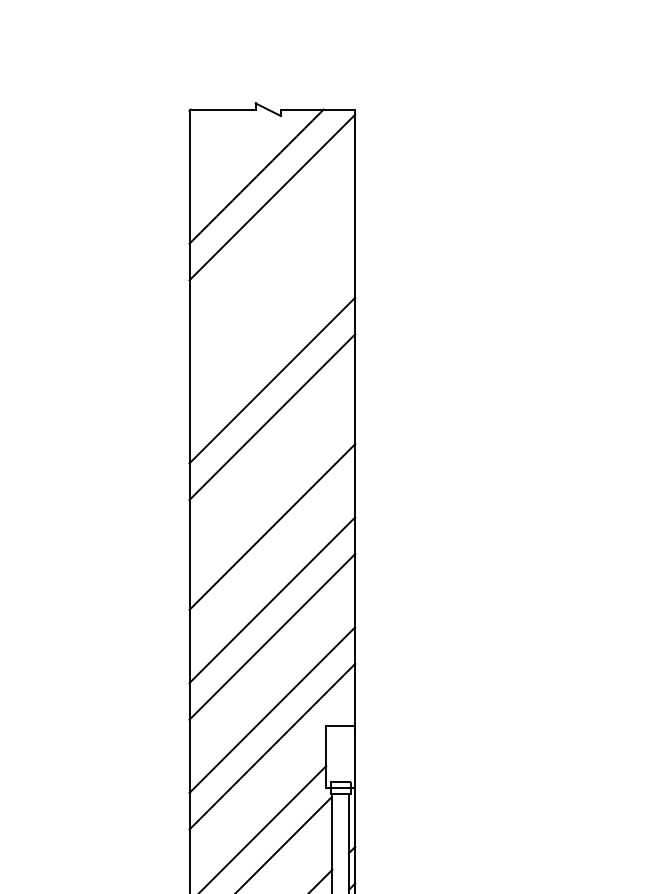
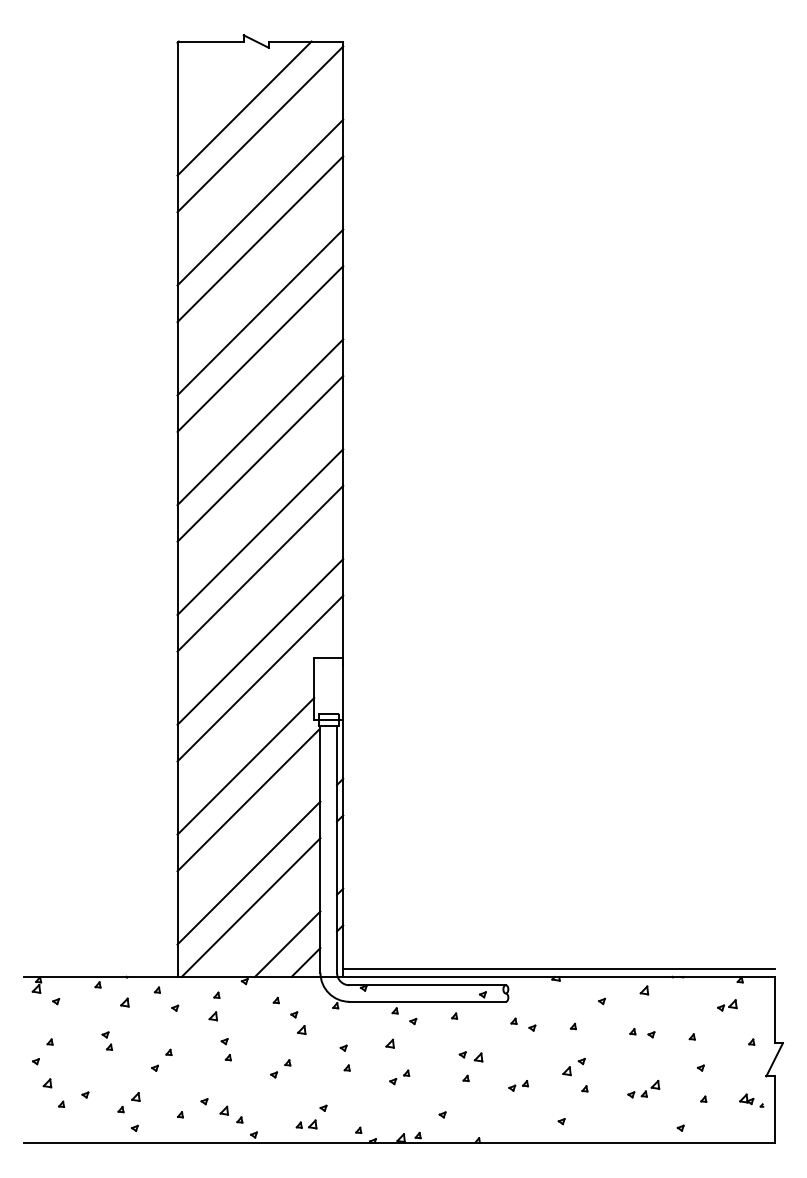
line: (272, 270) -> (260, 202), added
line: (272, 307) -> (260, 239), added
line: (272, 490) -> (260, 422), added

